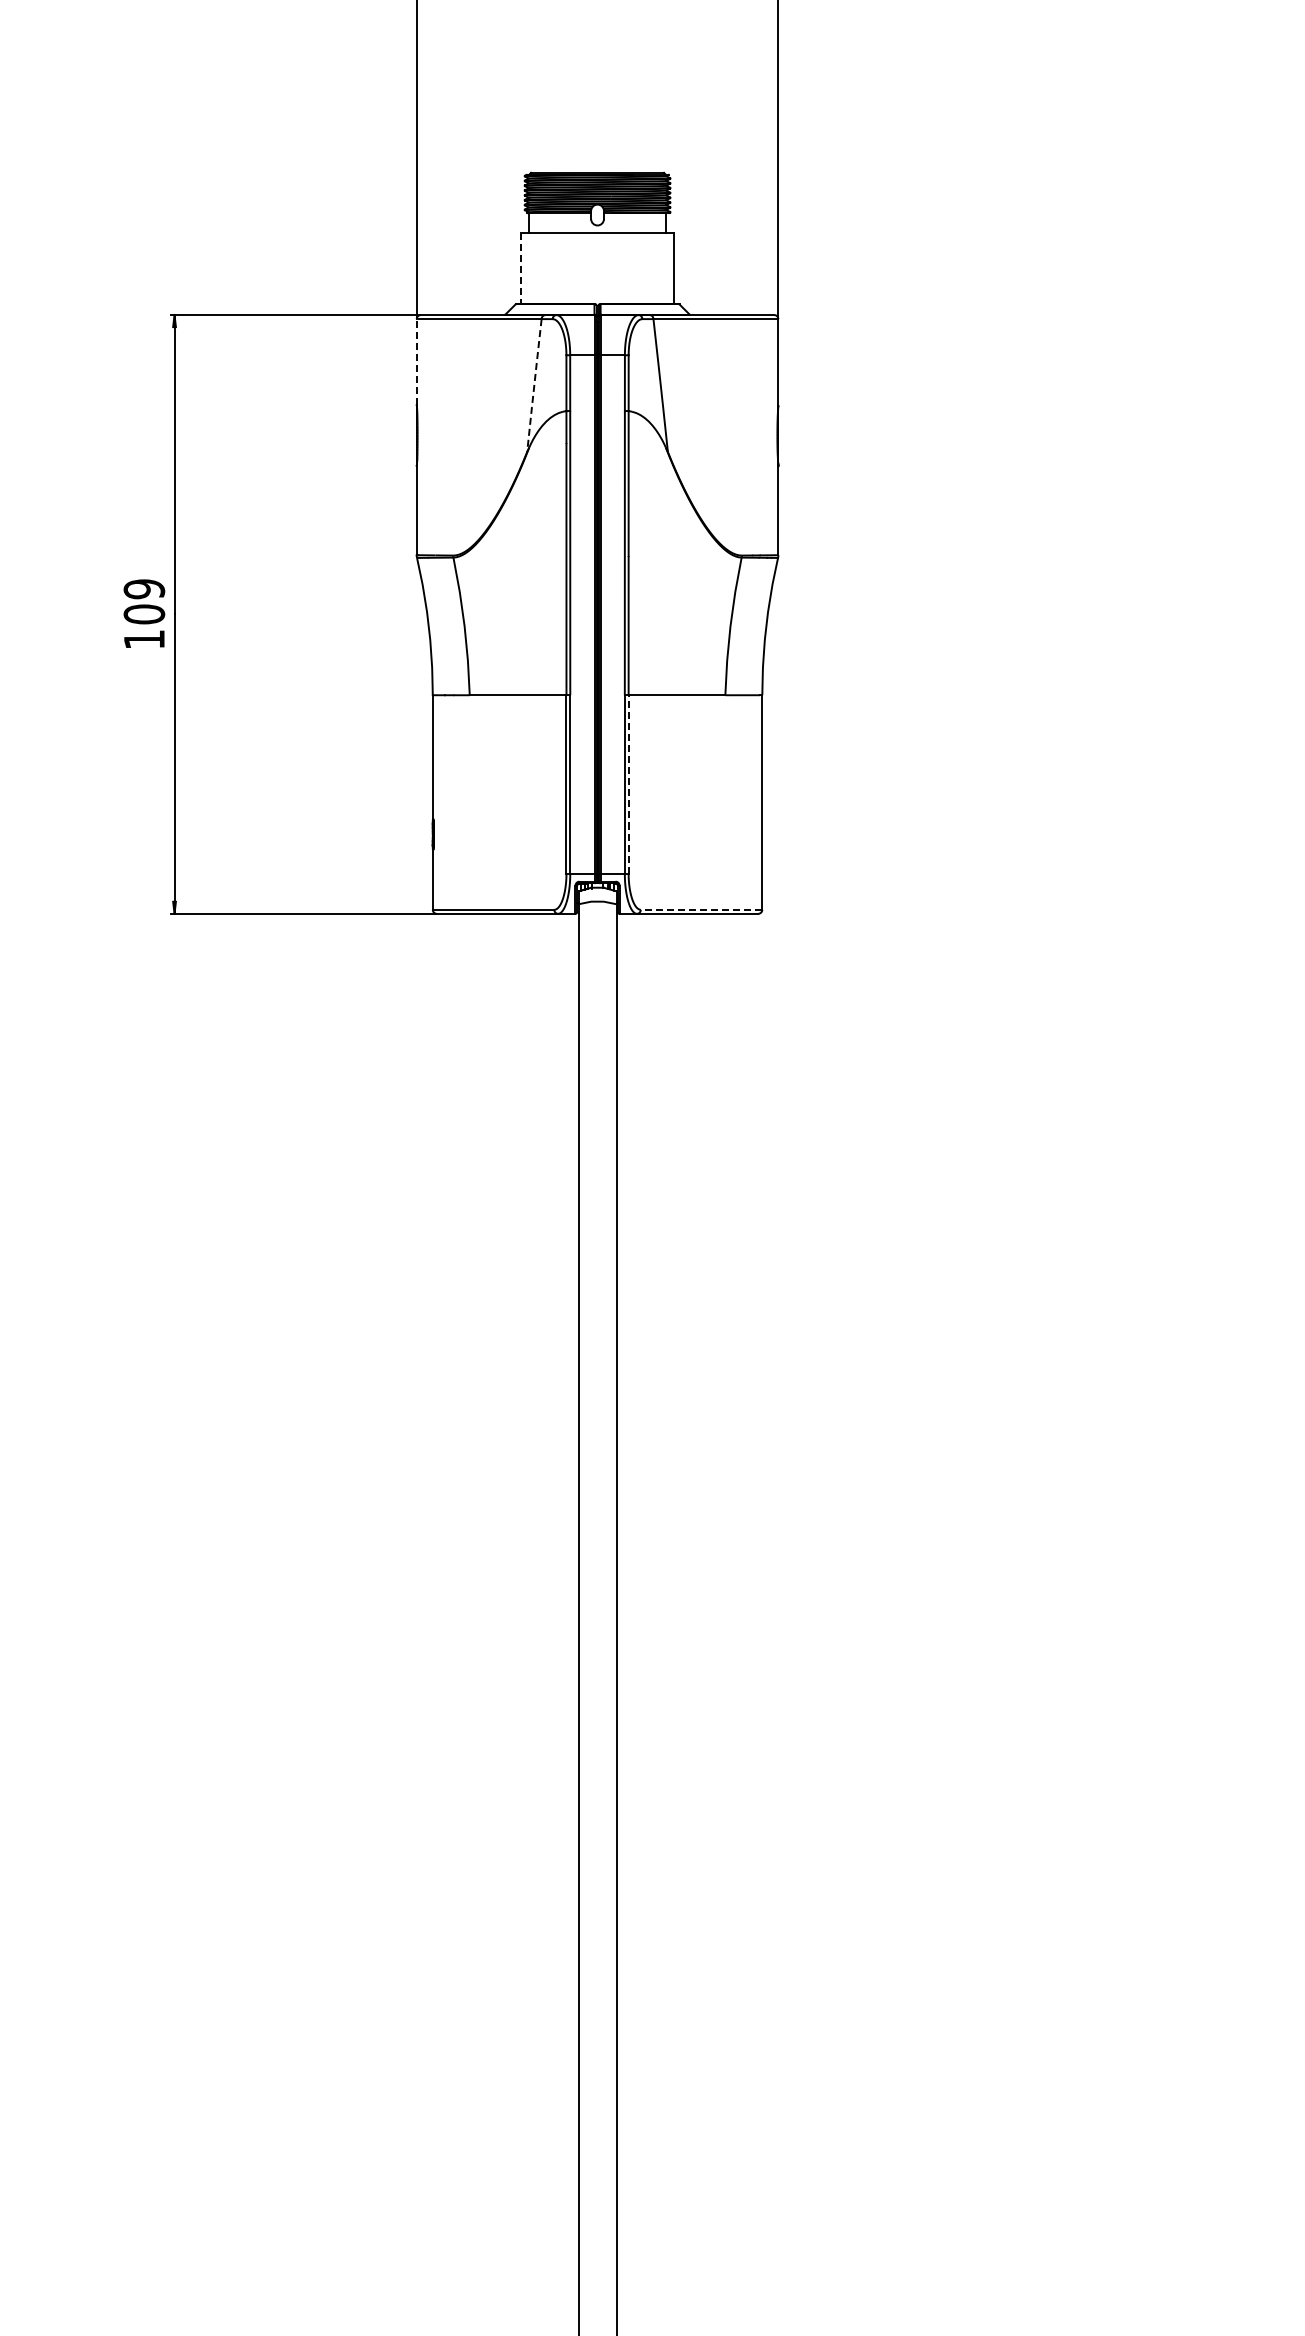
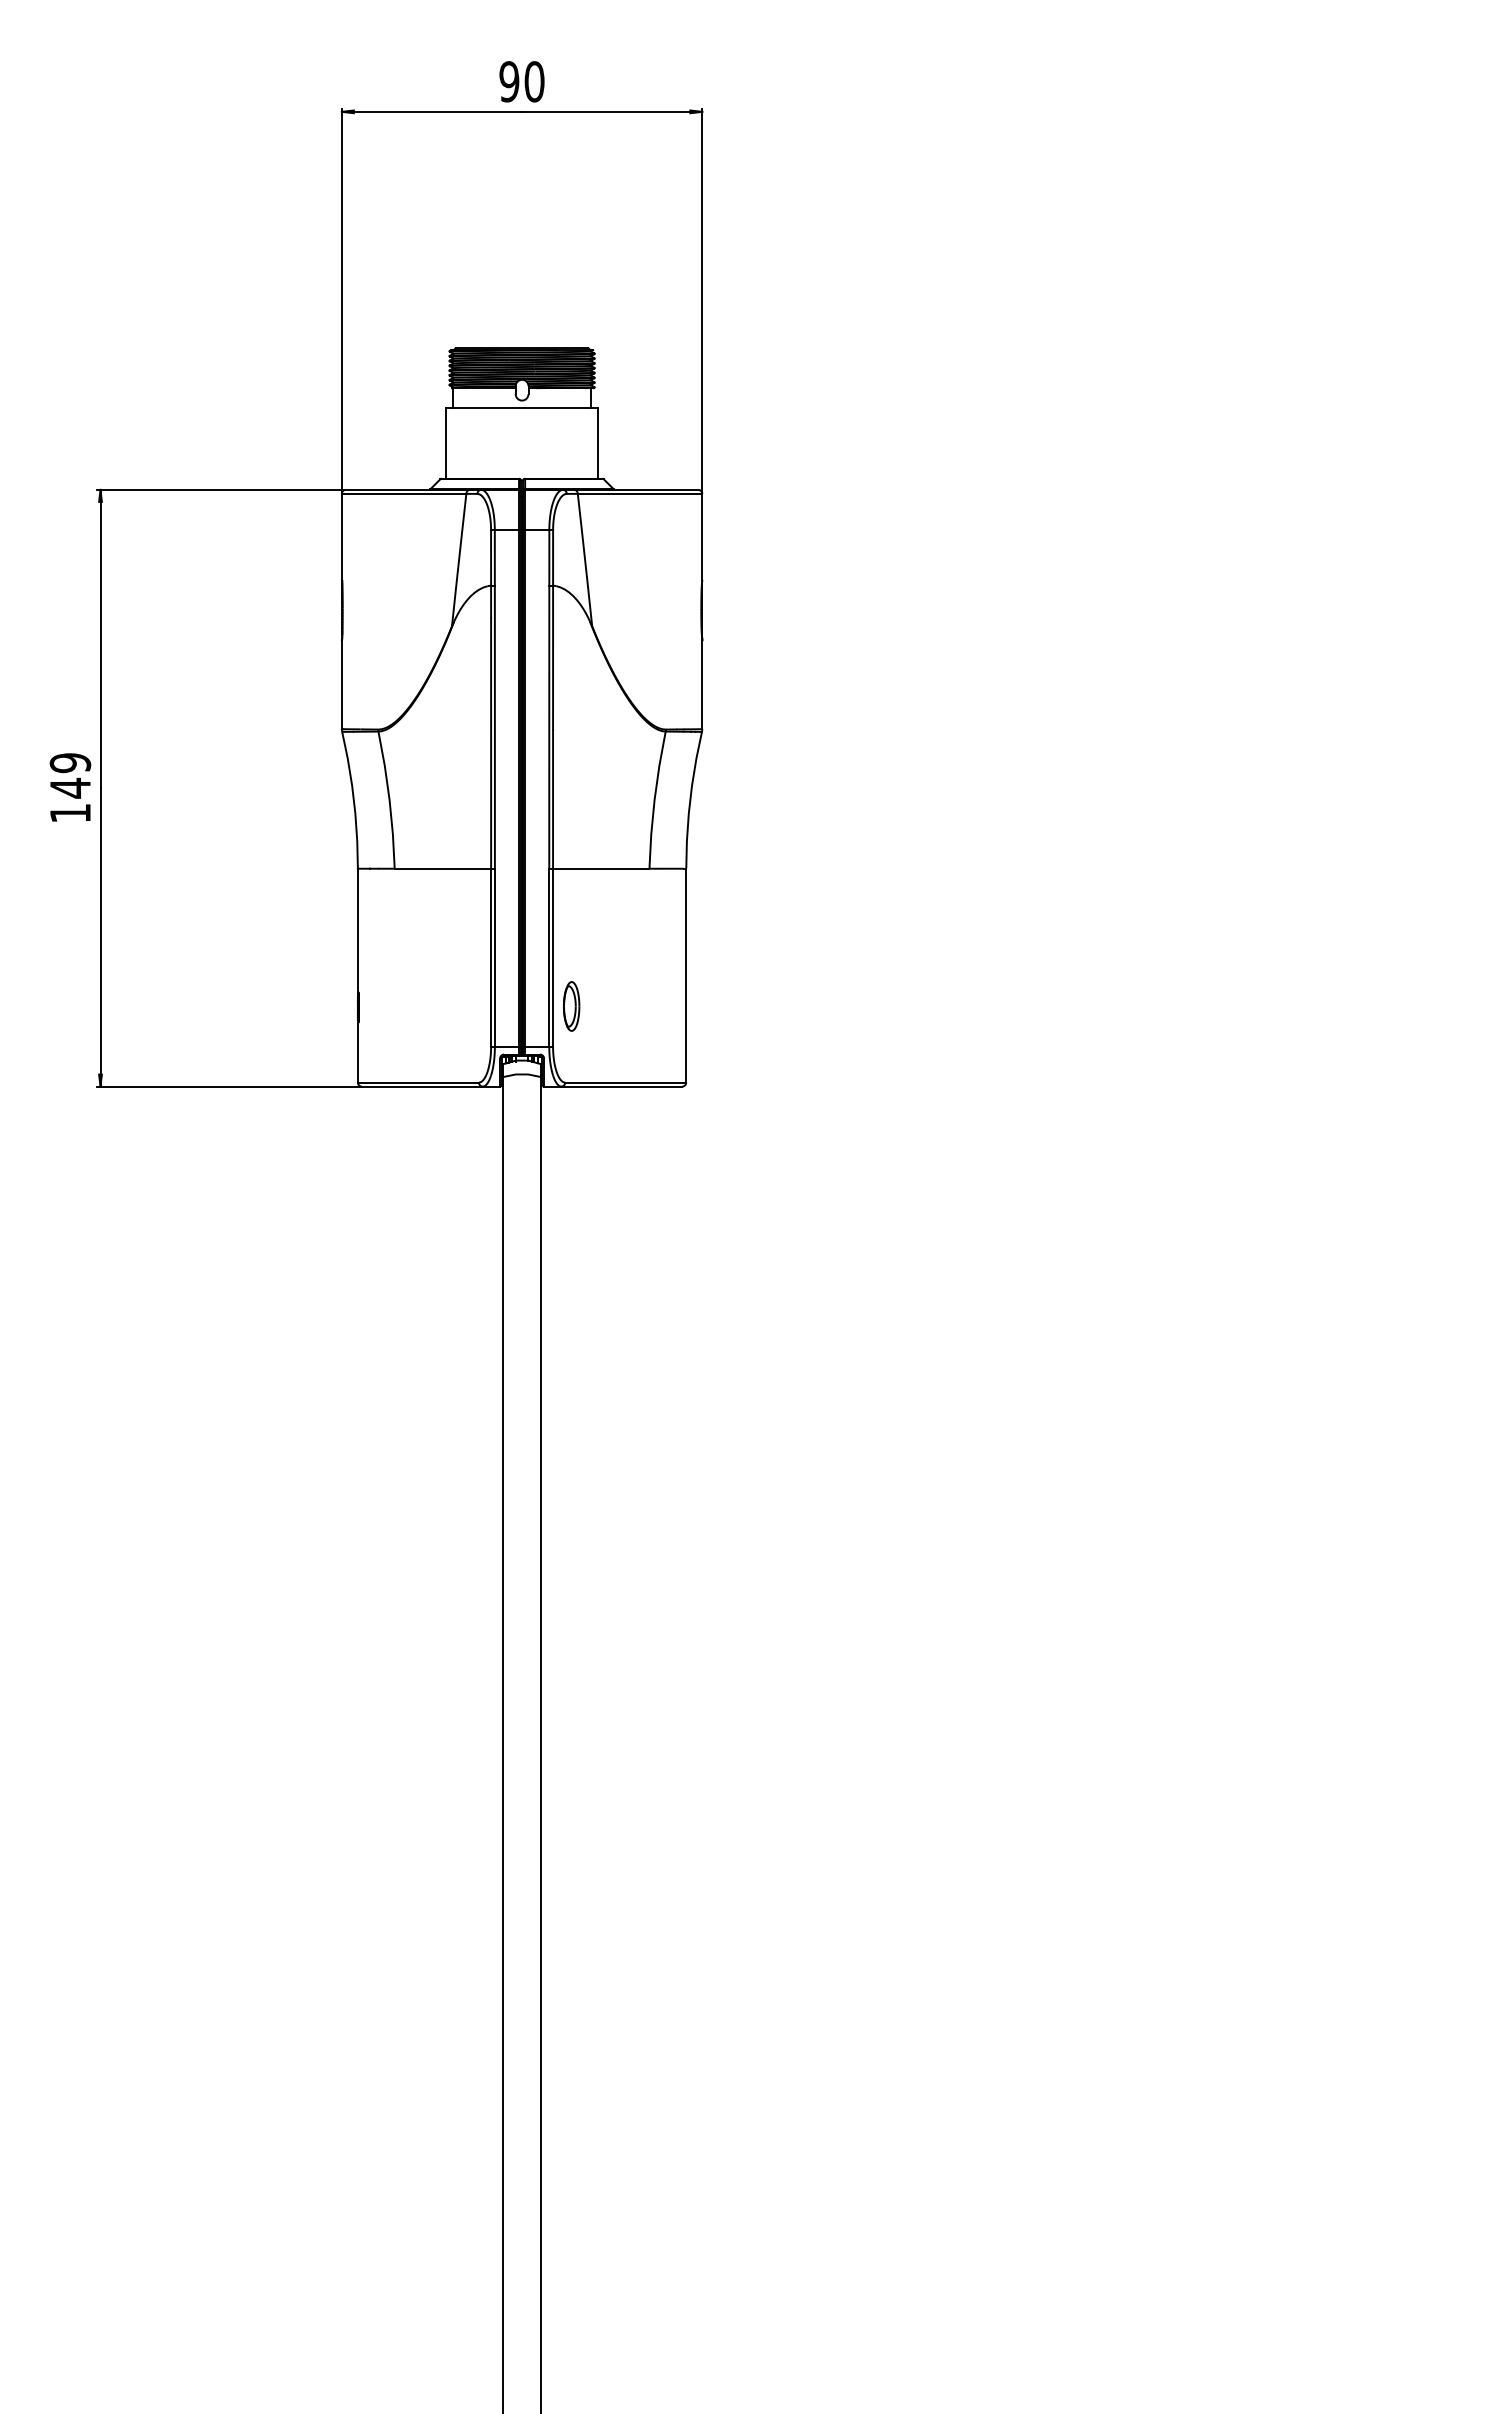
line: (520, 268) -> (445, 443), dashed -> solid
line: (416, 361) -> (341, 536), dashed -> solid
line: (534, 385) -> (459, 560), dashed -> solid
text: (144, 613) -> (70, 787), 109 -> 149
line: (629, 784) -> (553, 957), dashed -> solid
part: (647, 833) -> (571, 1006), added
line: (701, 909) -> (625, 1082), dashed -> solid

